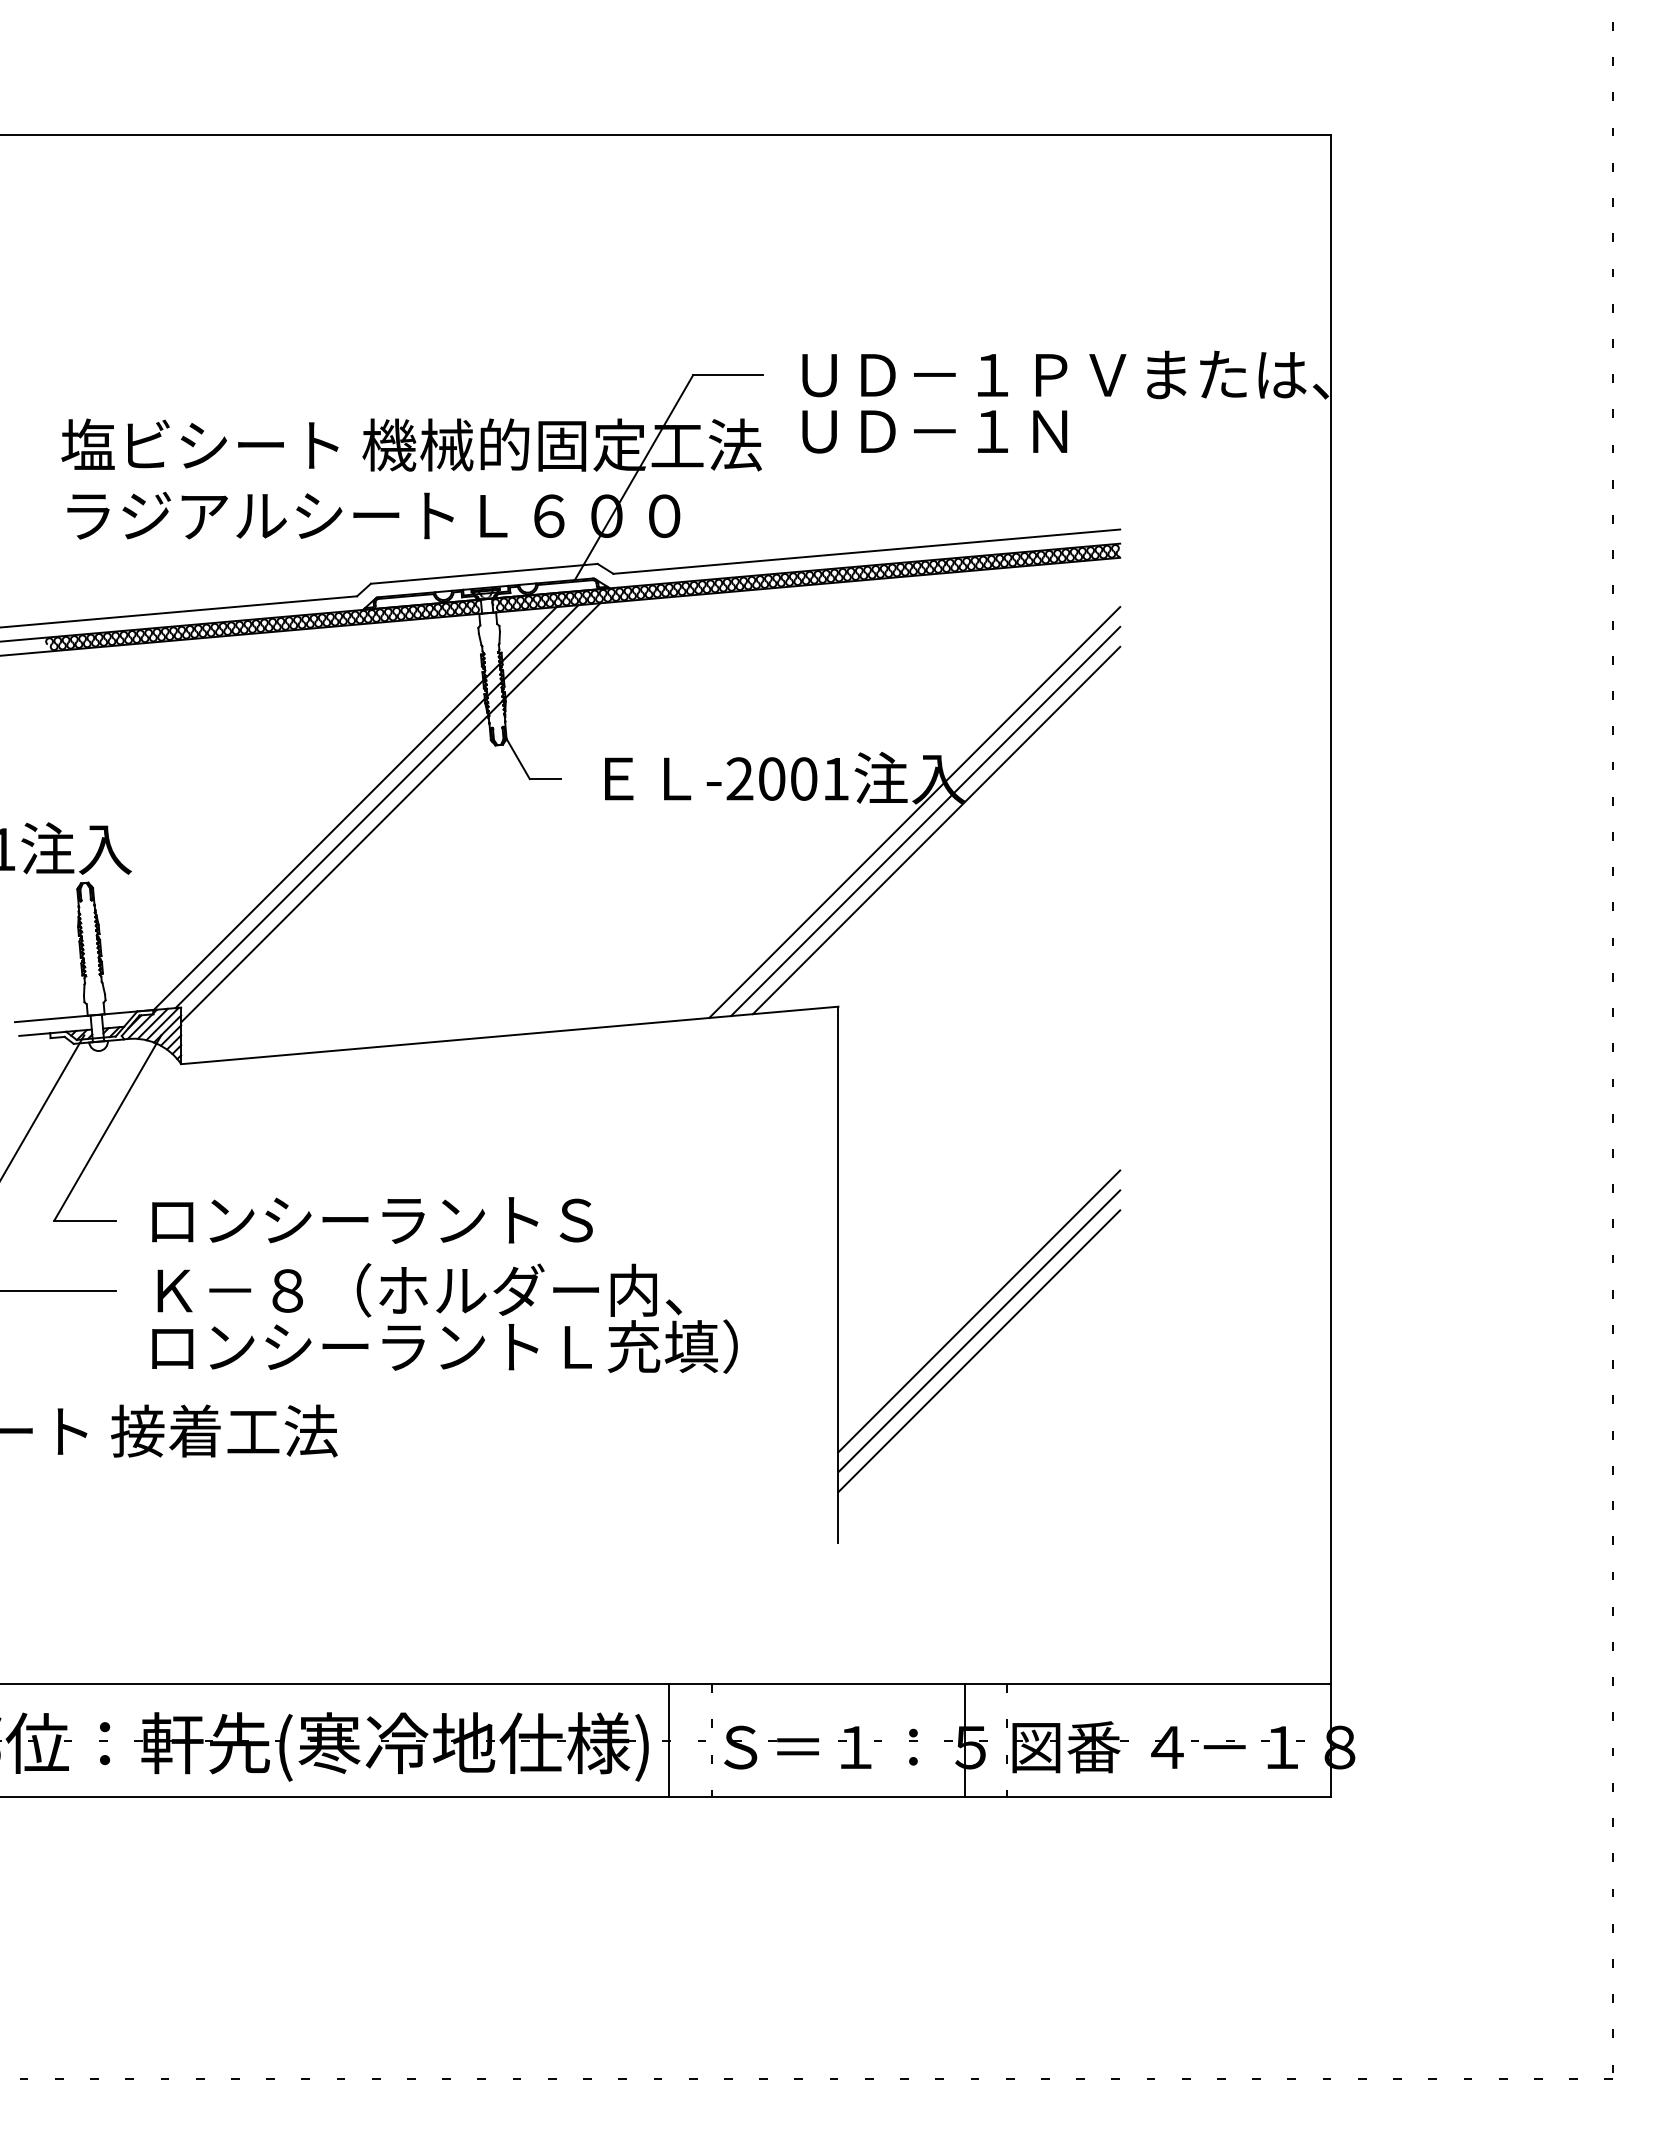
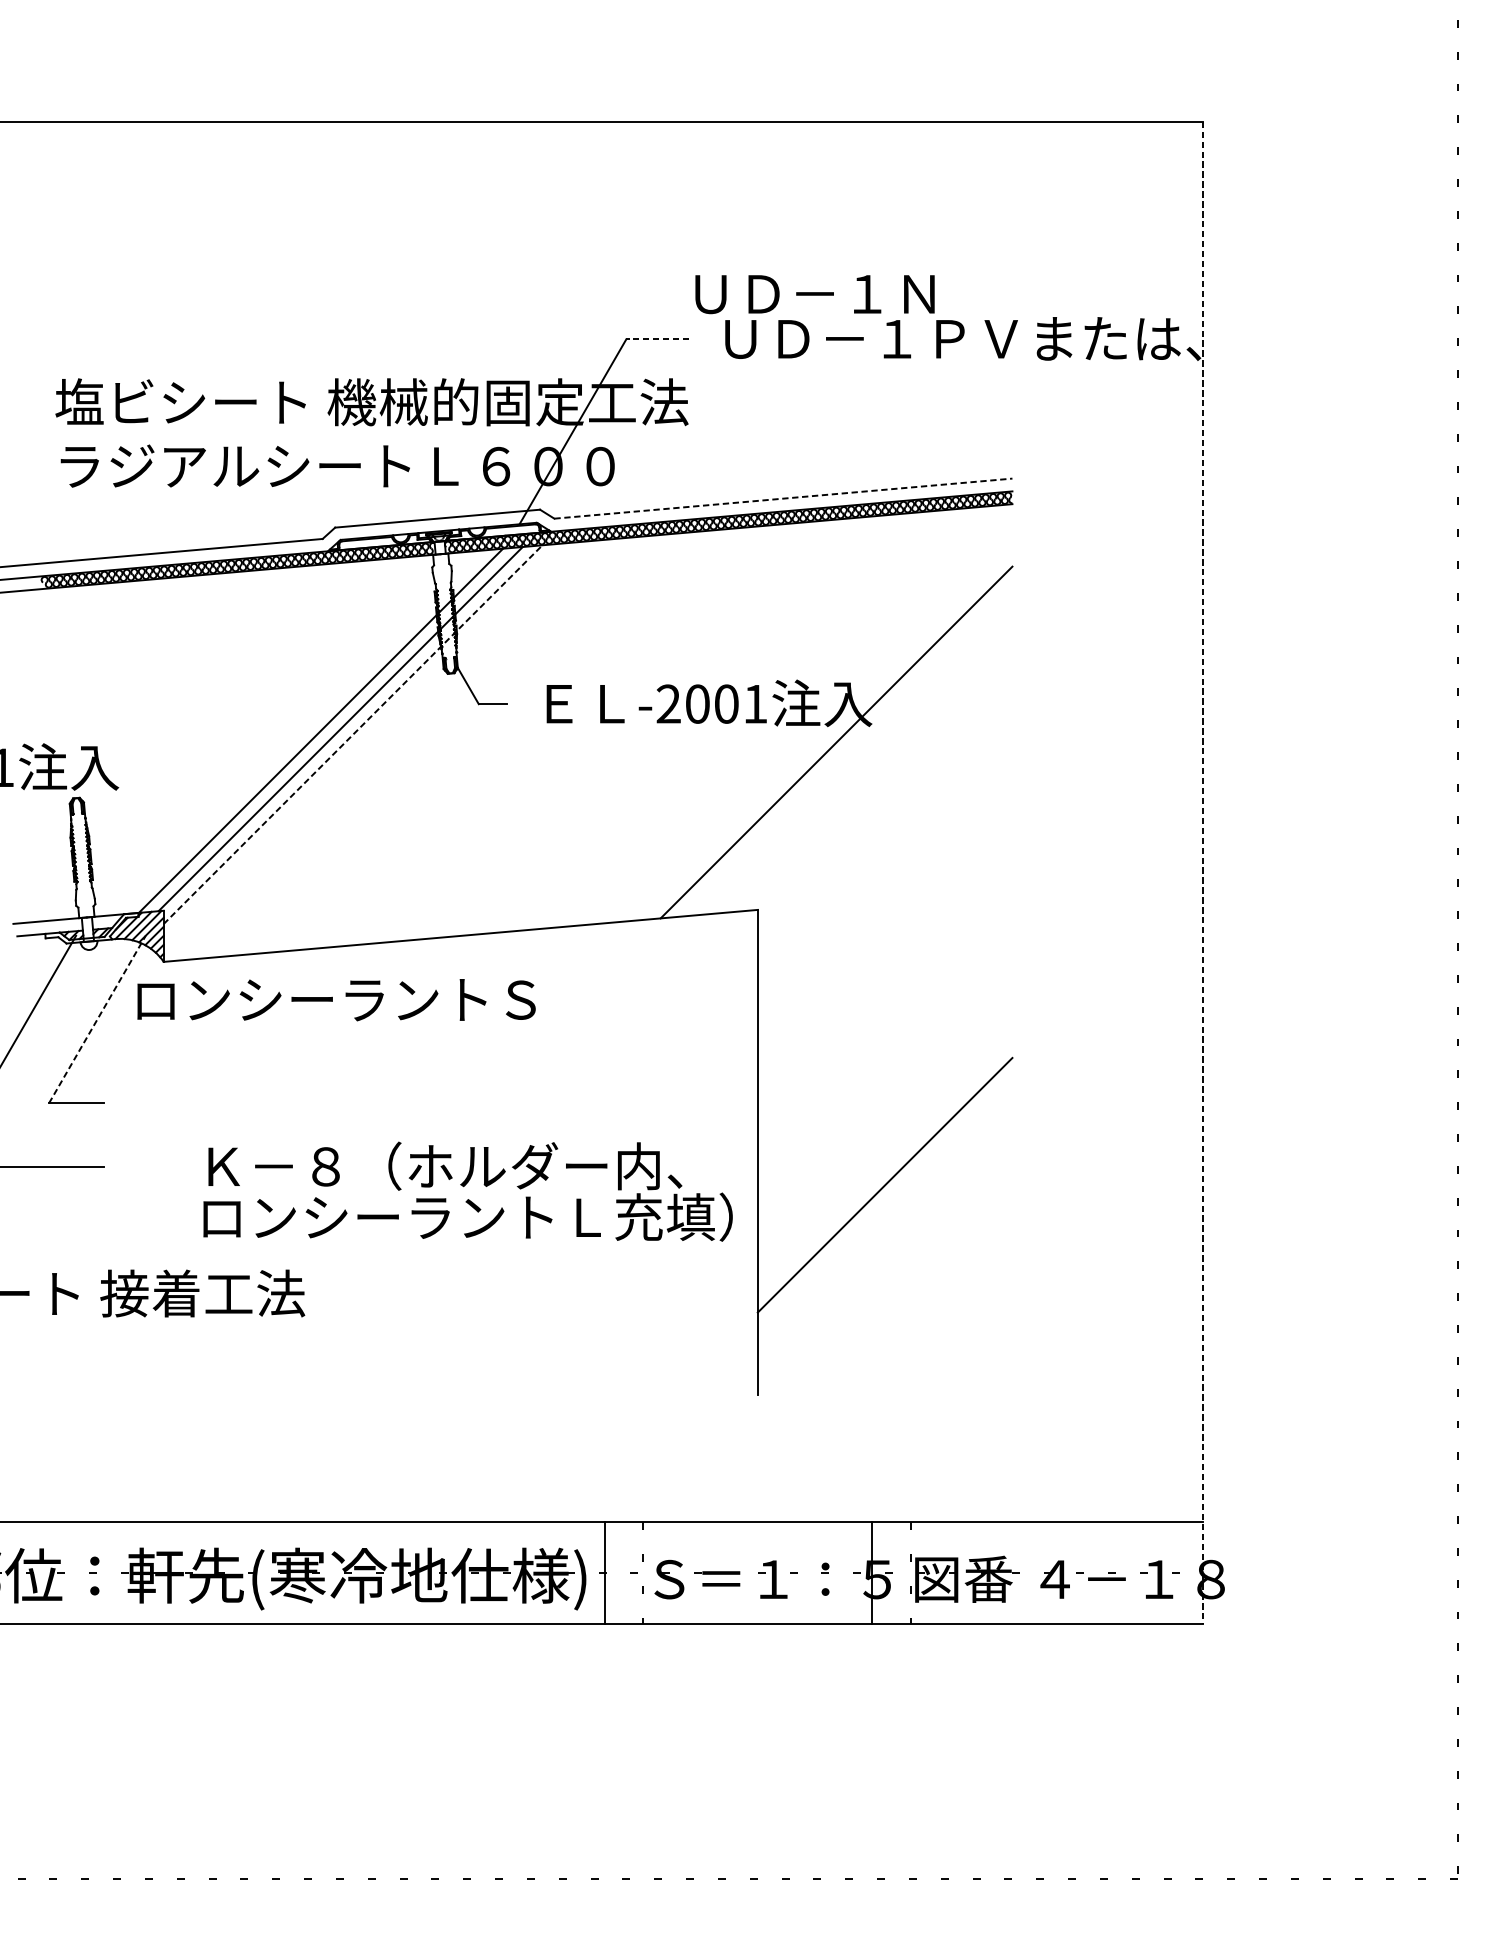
line: (727, 375) -> (657, 339), solid -> dashed
text: (934, 431) -> (814, 294), moved
line: (867, 551) -> (784, 498), solid -> dashed
line: (391, 812) -> (353, 734), solid -> dashed
line: (914, 812) -> (826, 734), removed
line: (936, 830) -> (846, 750), removed
line: (1331, 966) -> (1203, 873), solid -> dashed
line: (107, 1127) -> (97, 1019), solid -> dashed
text: (372, 1220) -> (336, 1000), moved
text: (444, 1318) -> (467, 1191), moved
line: (979, 1331) -> (885, 1203), removed
line: (979, 1351) -> (885, 1221), removed

